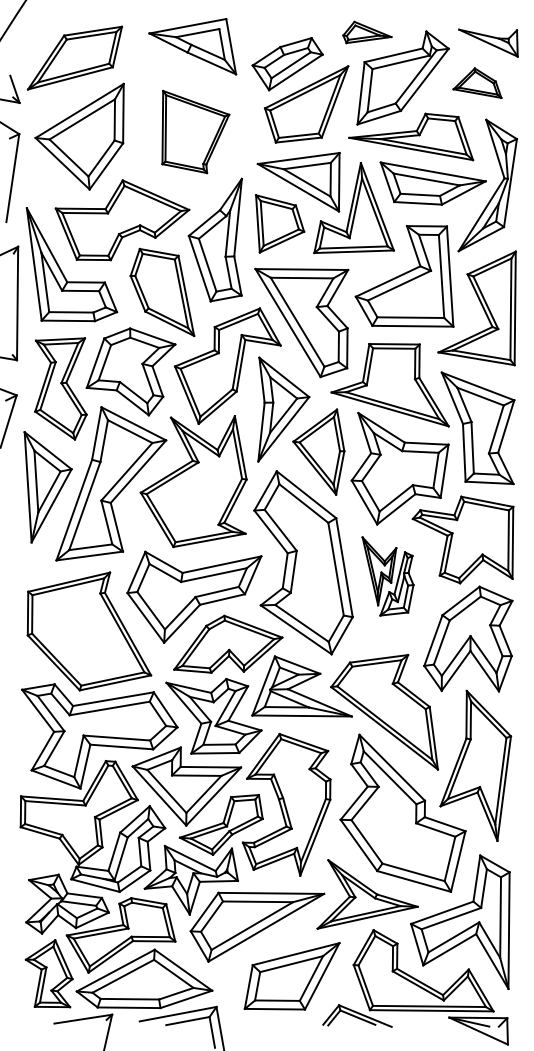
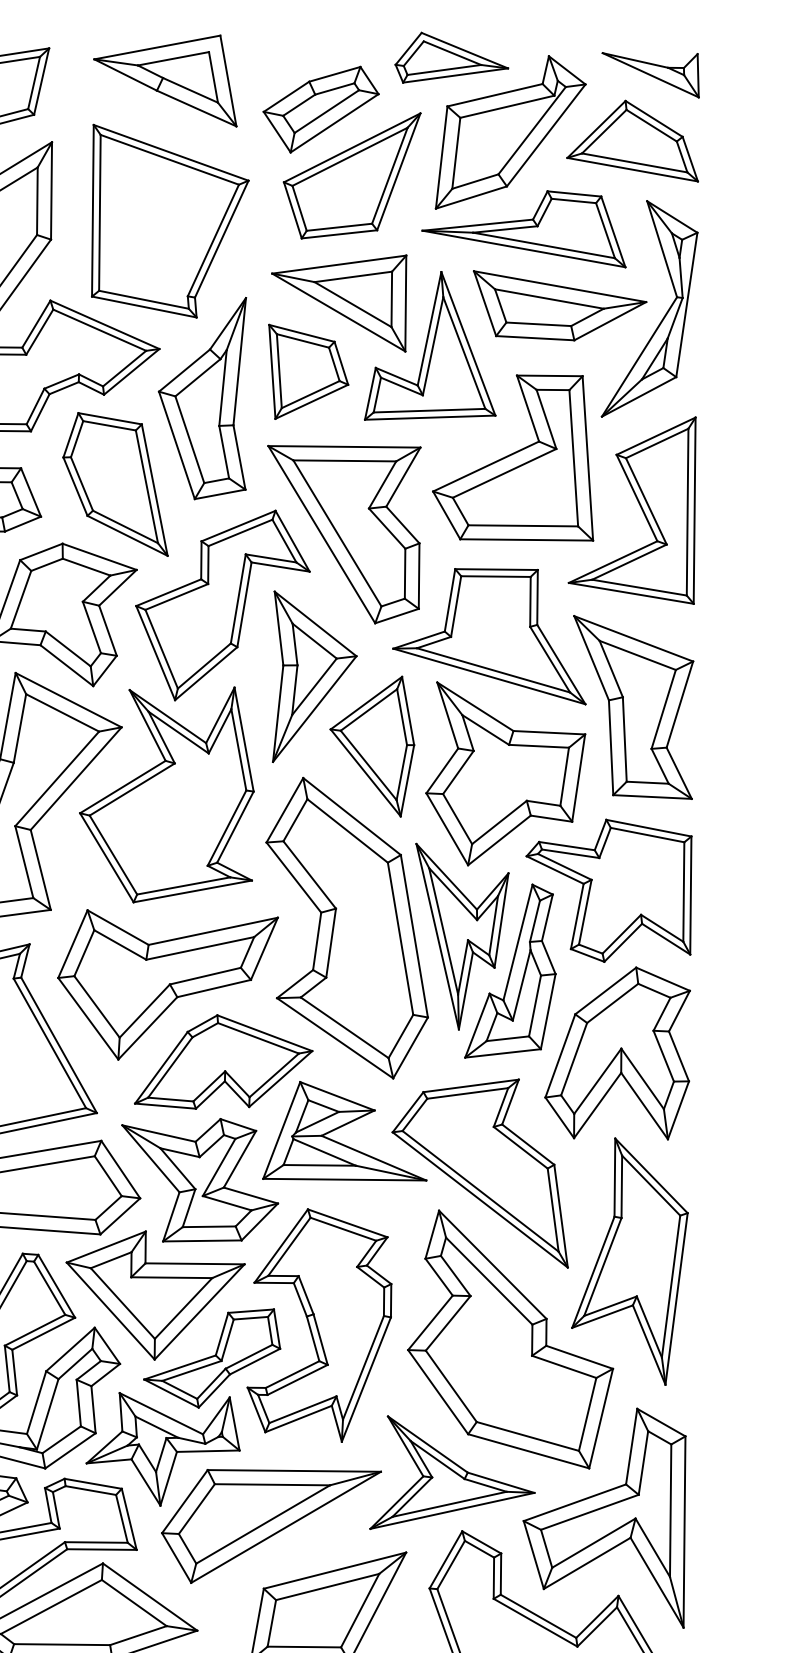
part: (367, 32) -> (452, 57), size x1.43
part: (477, 82) -> (632, 139), size x1.67
part: (195, 131) -> (169, 220), size x1.43
part: (387, 576) -> (485, 950), size x1.67

